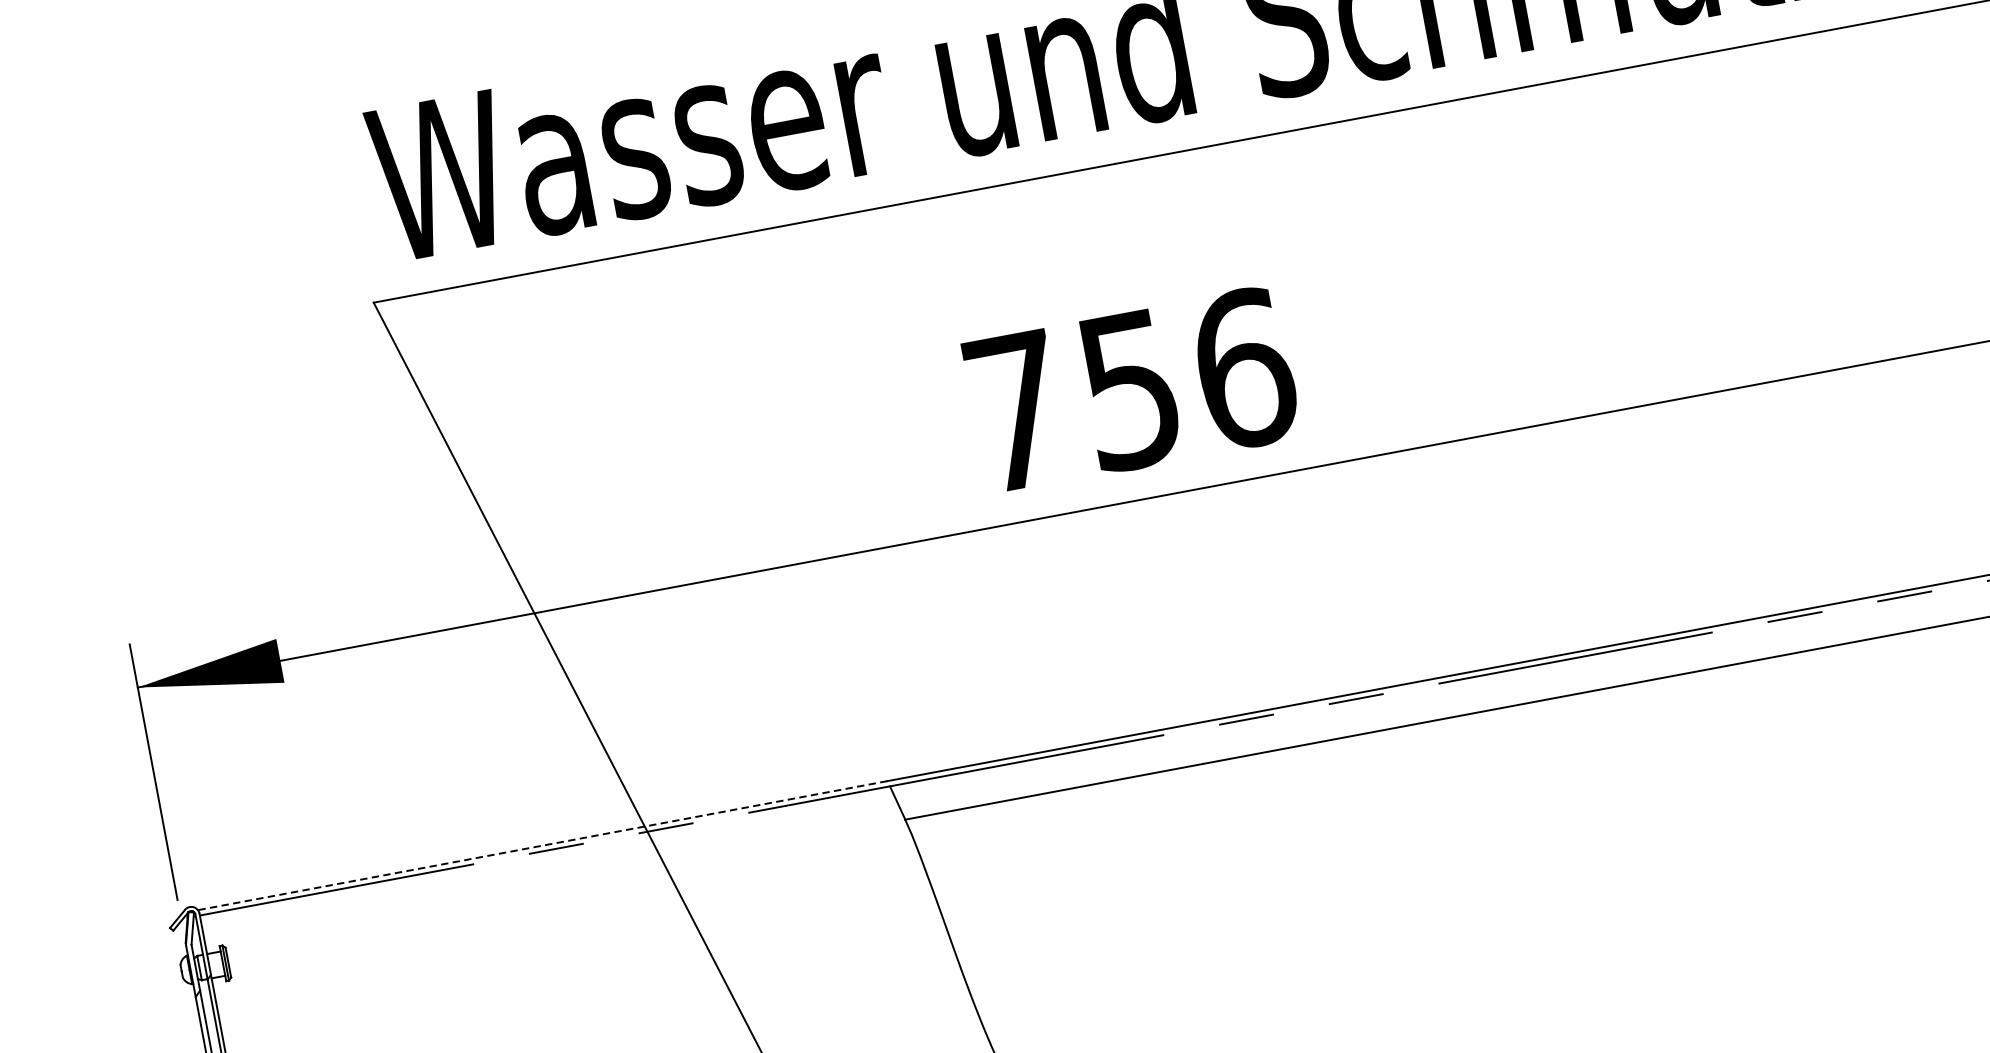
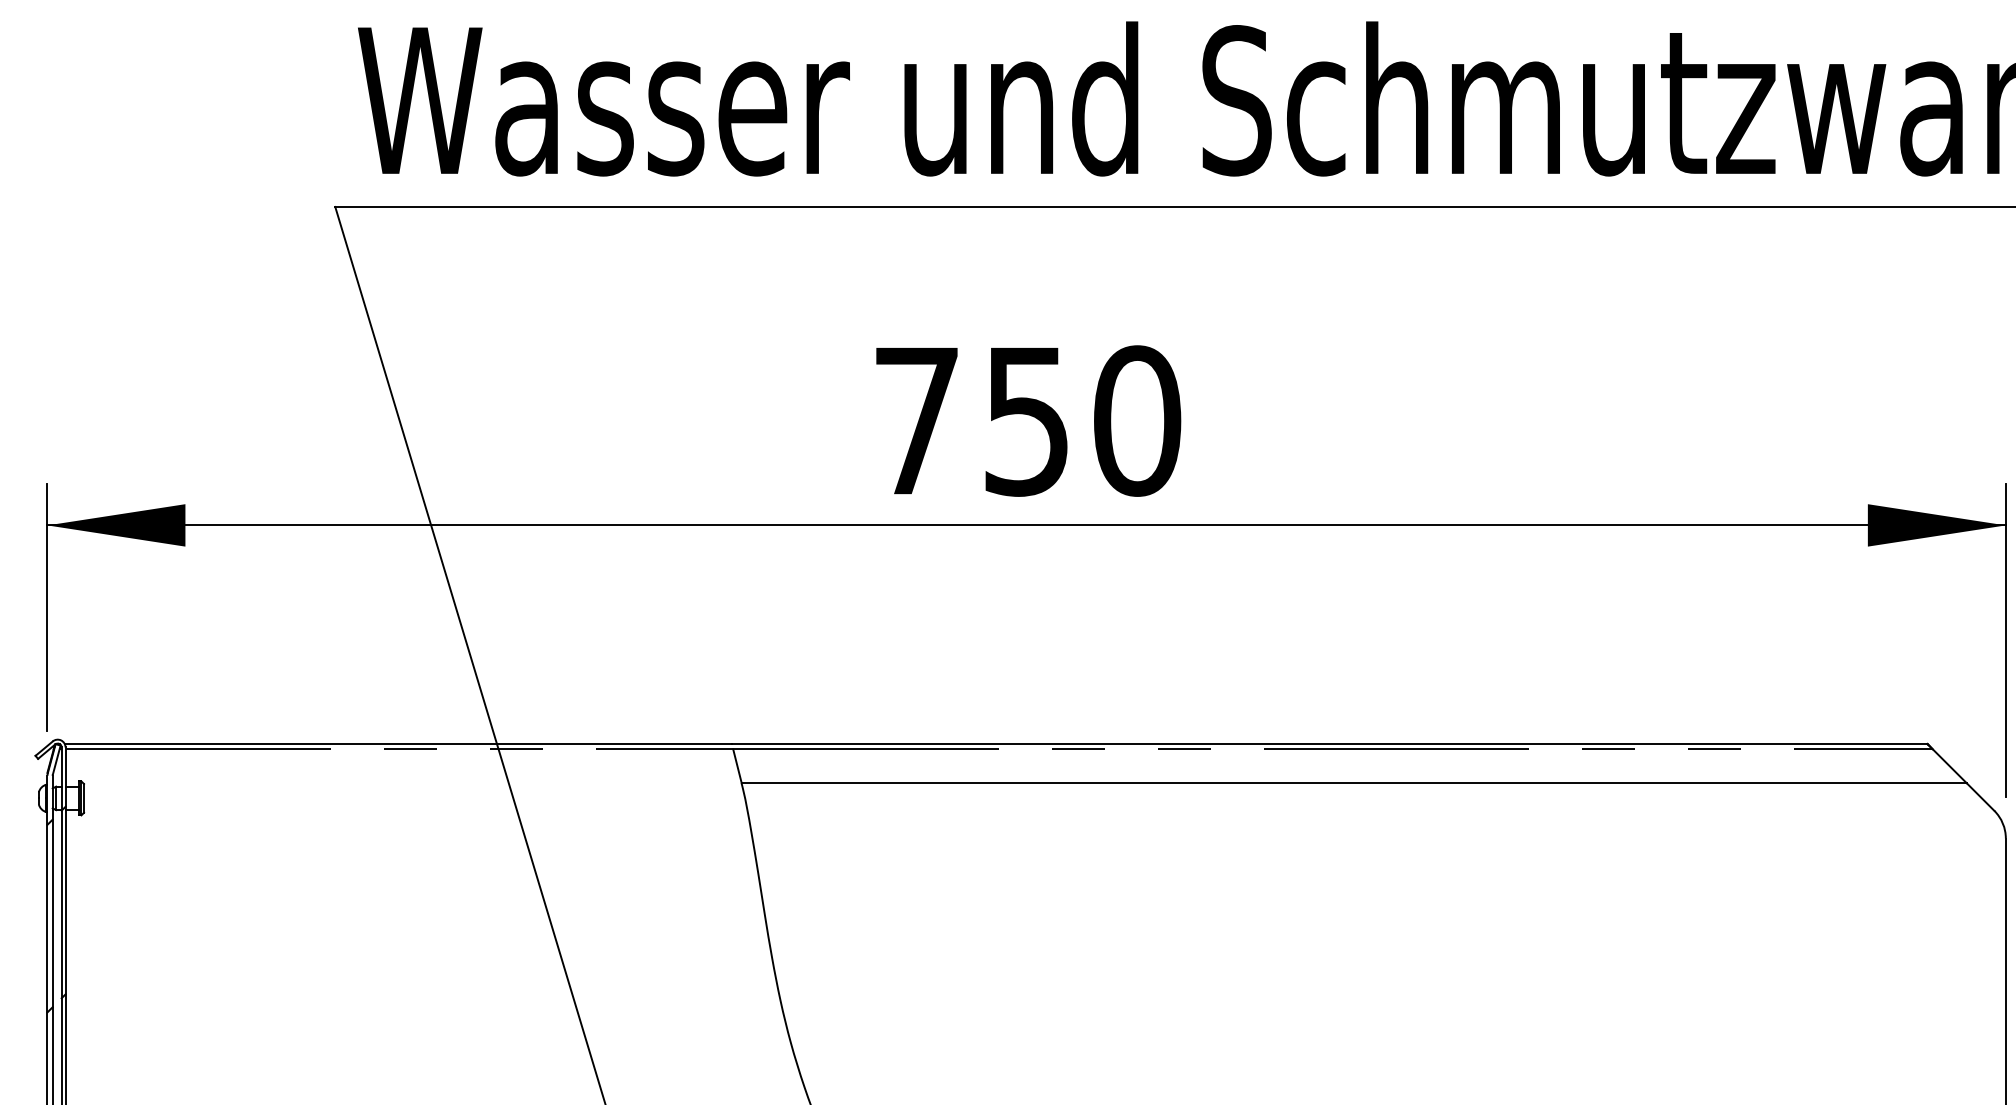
text: (1244, 368) -> (1137, 420), 756 -> 750
line: (541, 845) -> (397, 743), dashed -> solid

